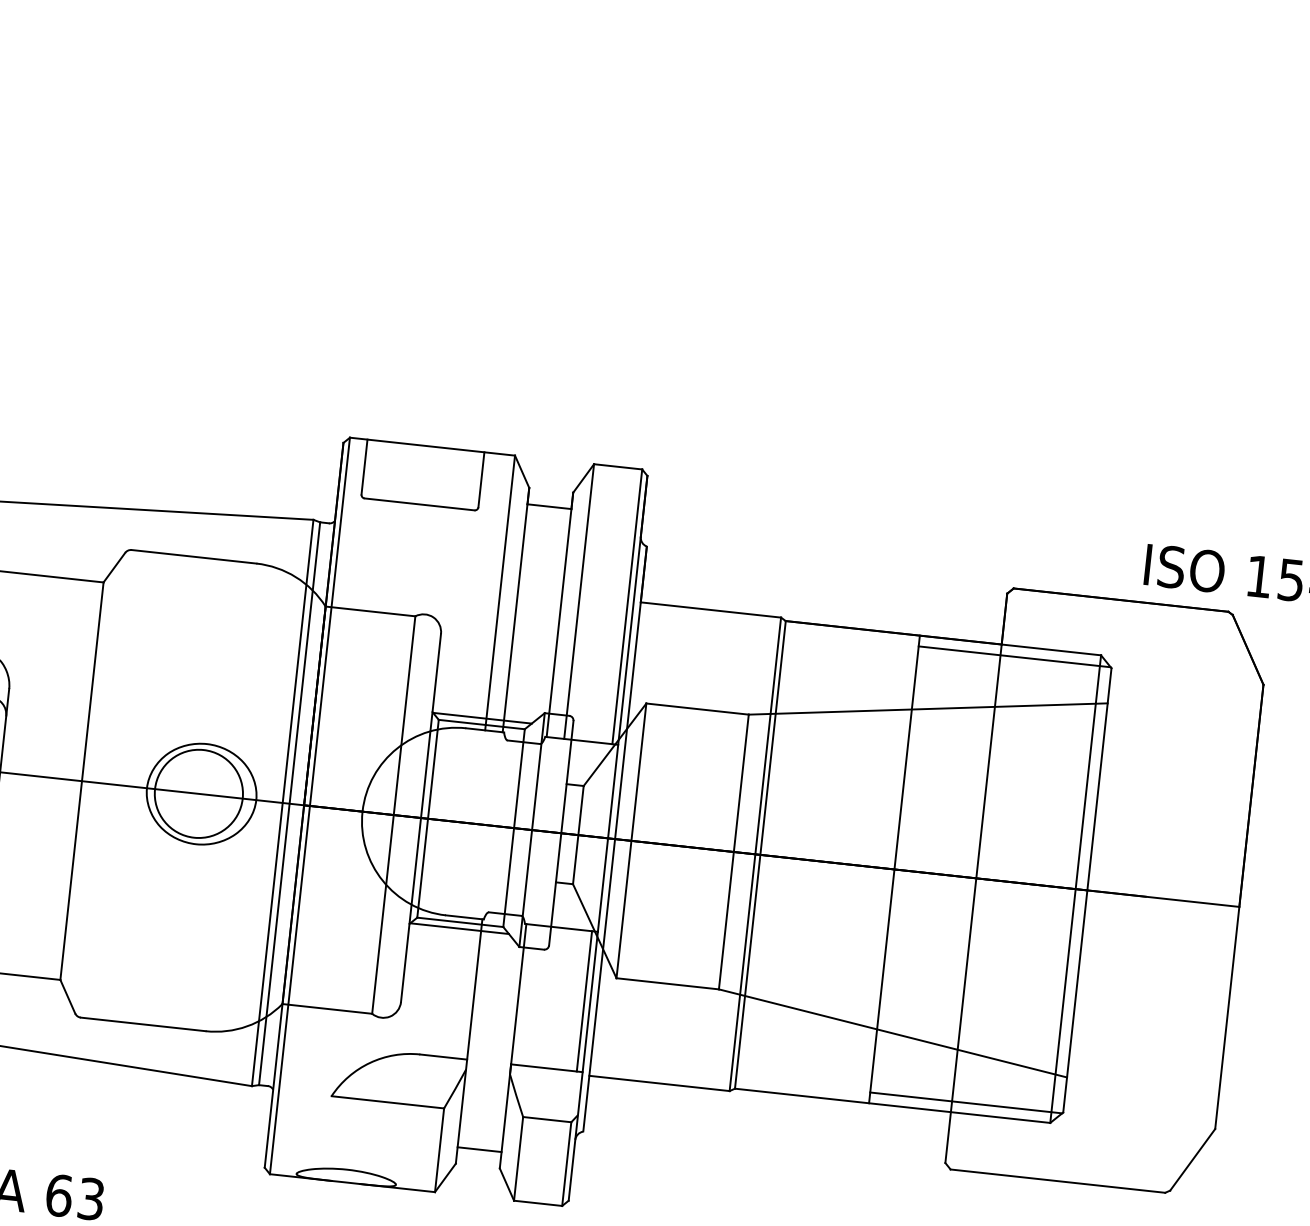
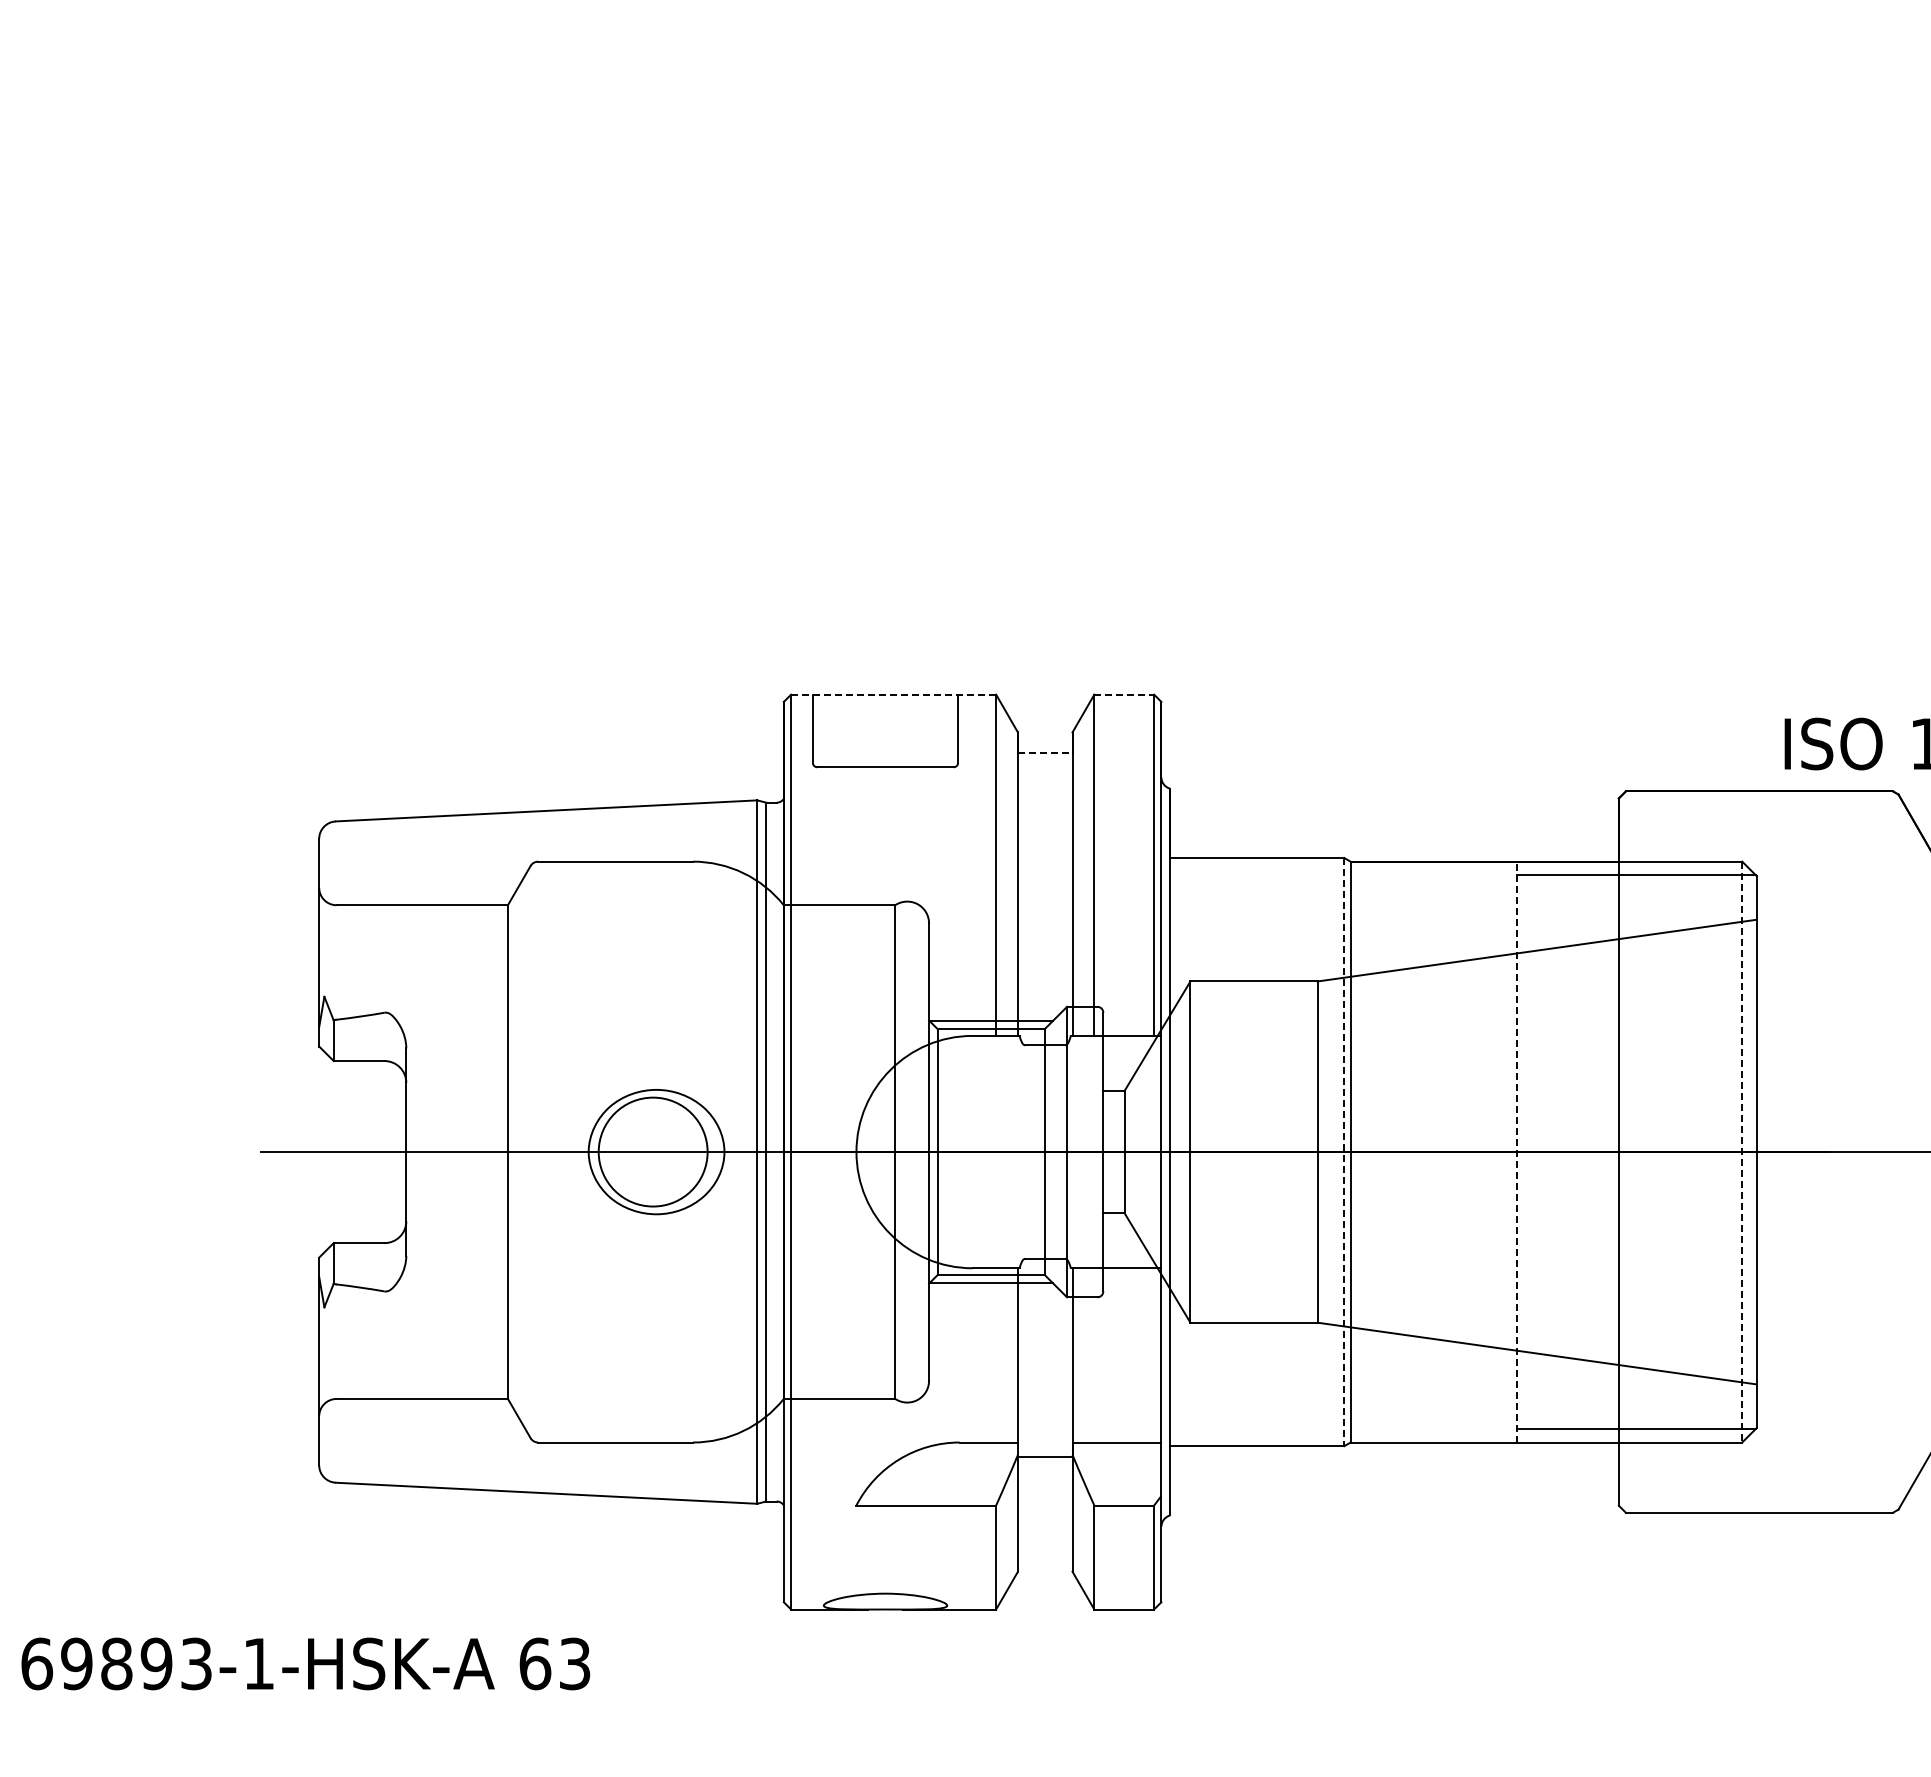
line: (432, 446) -> (893, 694), solid -> dashed
line: (618, 466) -> (1124, 694), solid -> dashed
line: (549, 506) -> (1045, 752), solid -> dashed
line: (755, 854) -> (1344, 1152), solid -> dashed
line: (894, 869) -> (1517, 1151), solid -> dashed
line: (1075, 889) -> (1742, 1152), solid -> dashed
line: (584, 1001) -> (1154, 1355), removed
line: (479, 1149) -> (1044, 1457), moved

